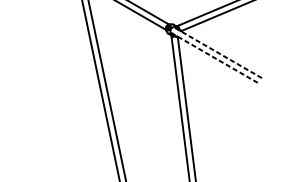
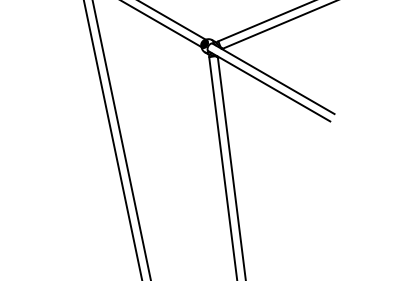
line: (217, 52) -> (273, 78), dashed -> solid
line: (215, 58) -> (269, 86), dashed -> solid

